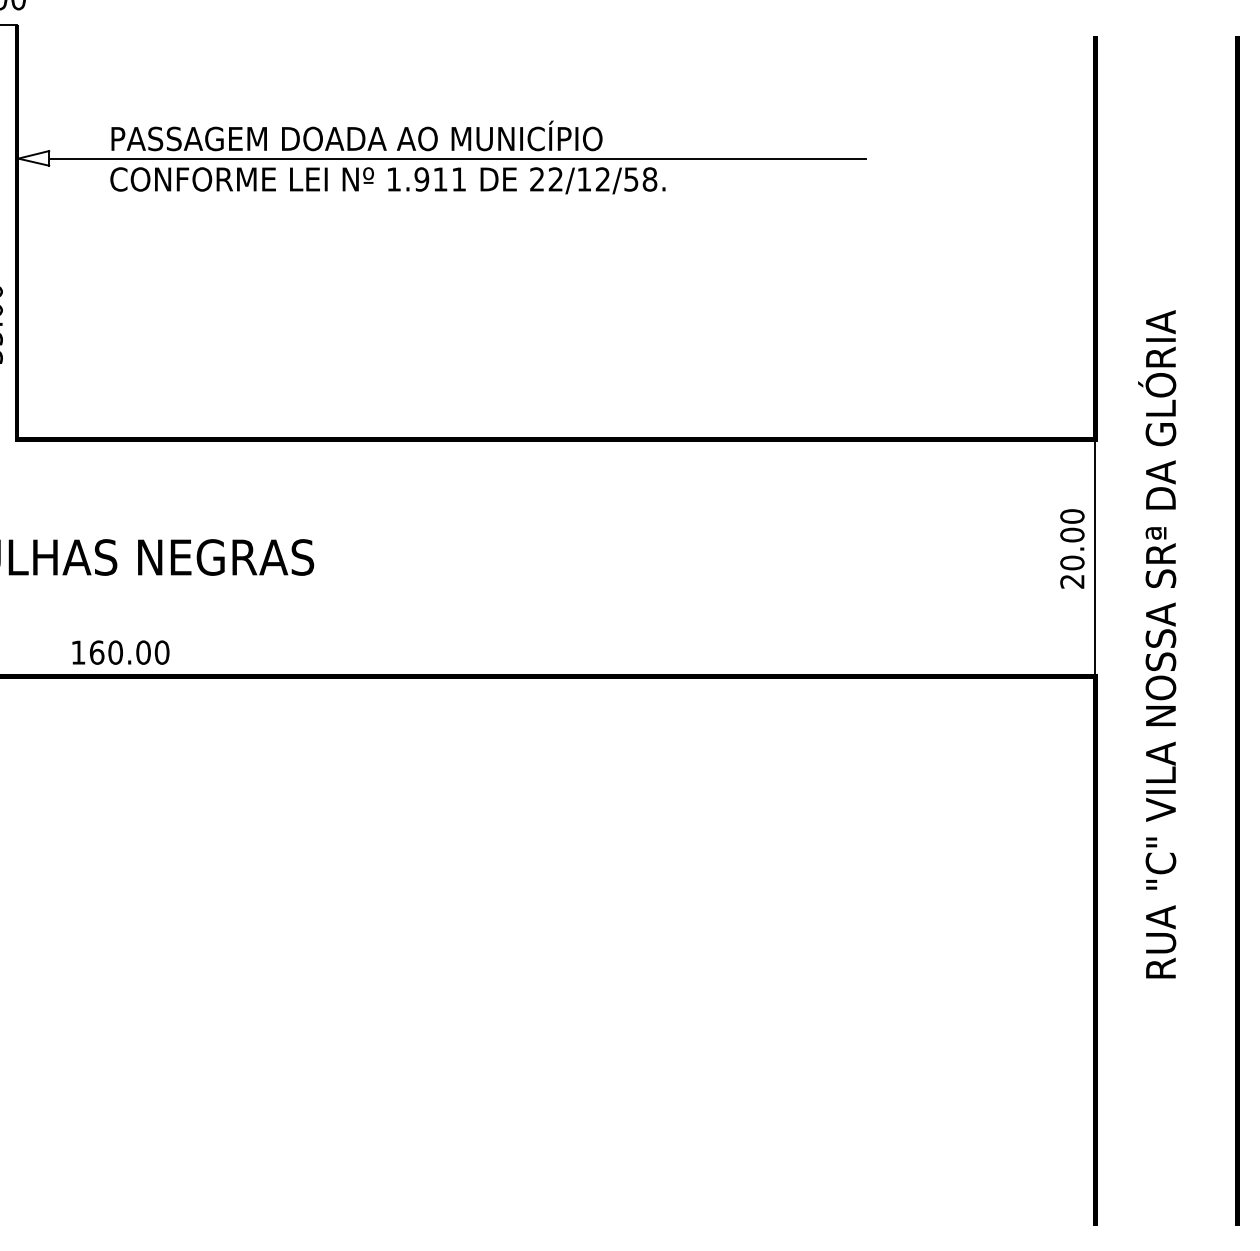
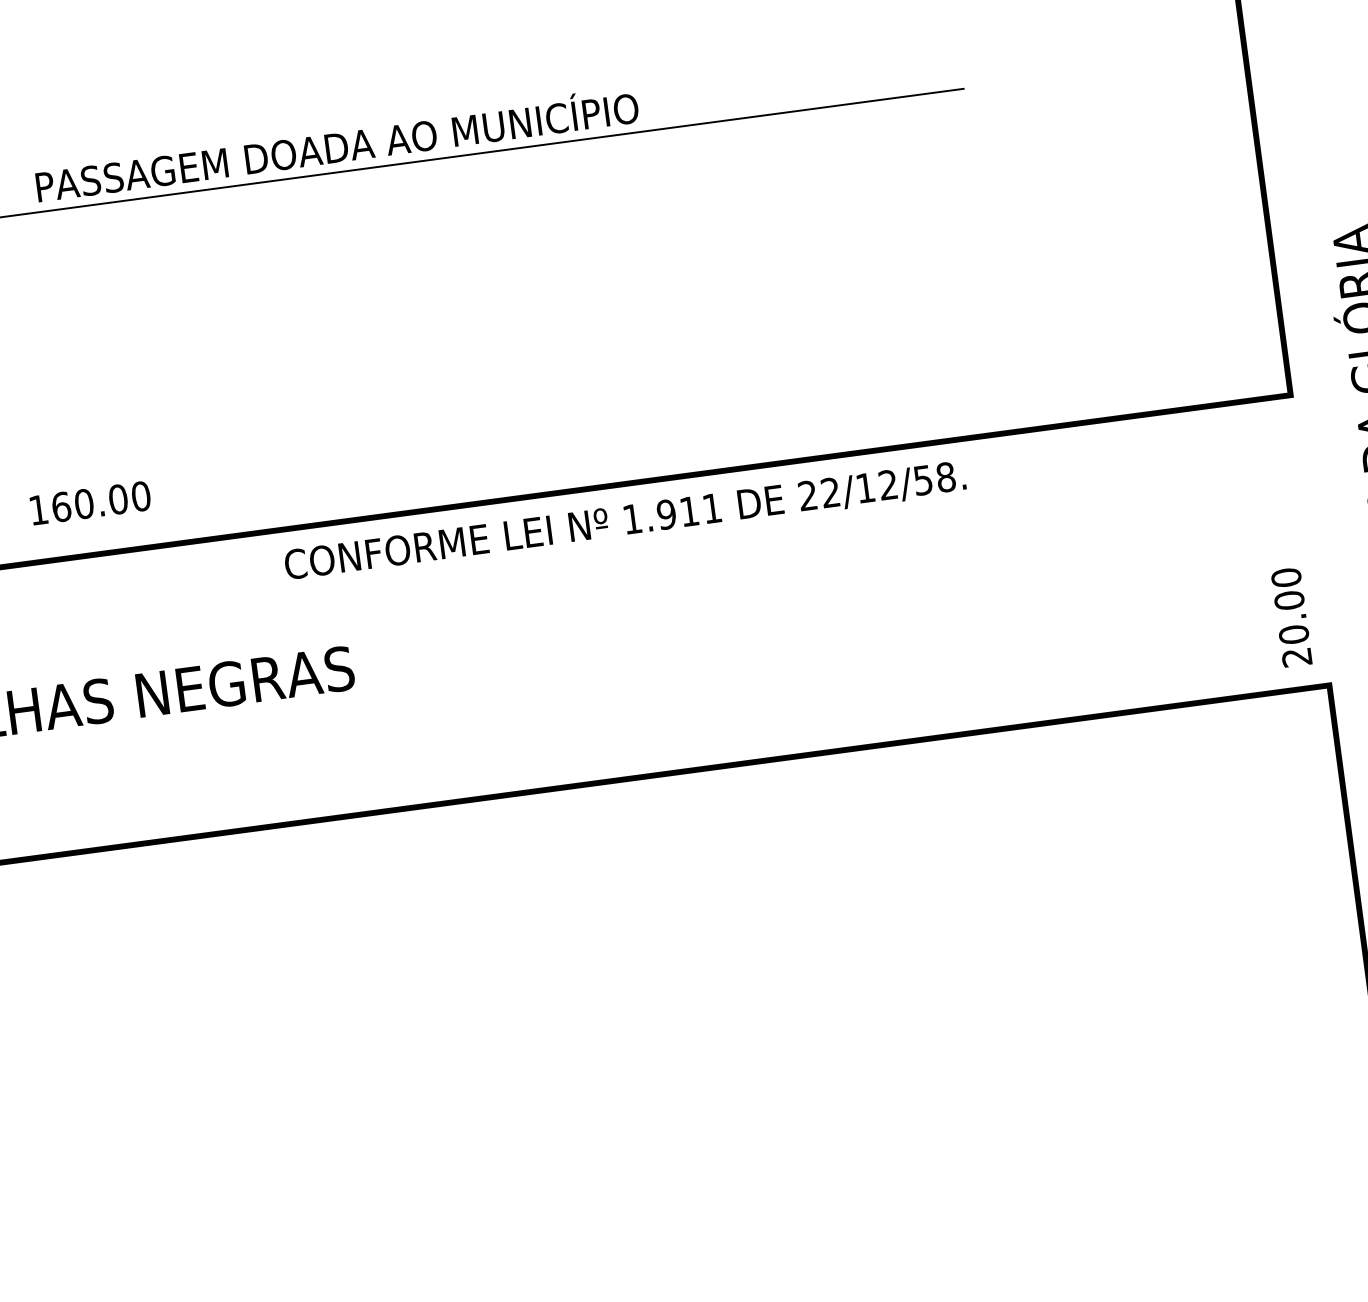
text: (387, 180) -> (624, 521), moved
text: (1072, 548) -> (1291, 616), moved
line: (1095, 557) -> (1310, 539), removed
text: (120, 652) -> (90, 503), moved

